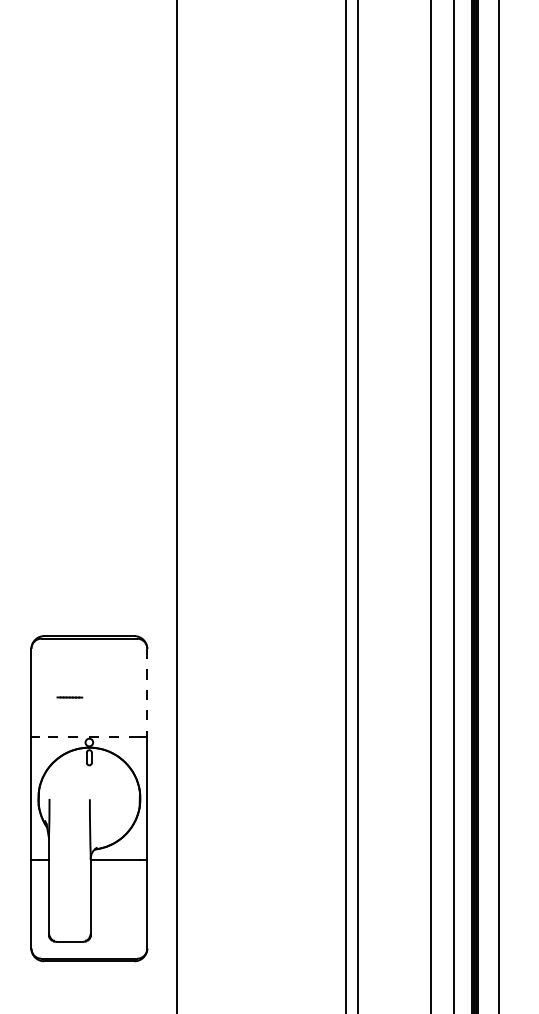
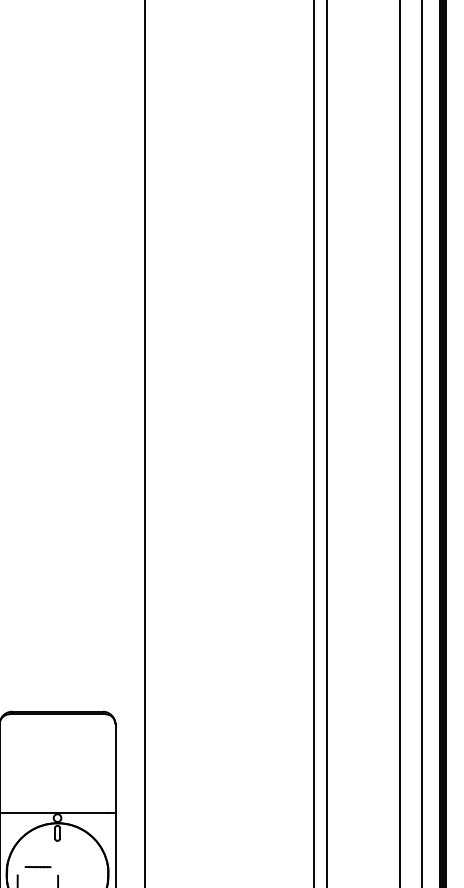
line: (147, 693) -> (115, 769), dashed -> solid
line: (69, 697) -> (37, 867), moved
line: (88, 737) -> (56, 813), dashed -> solid

